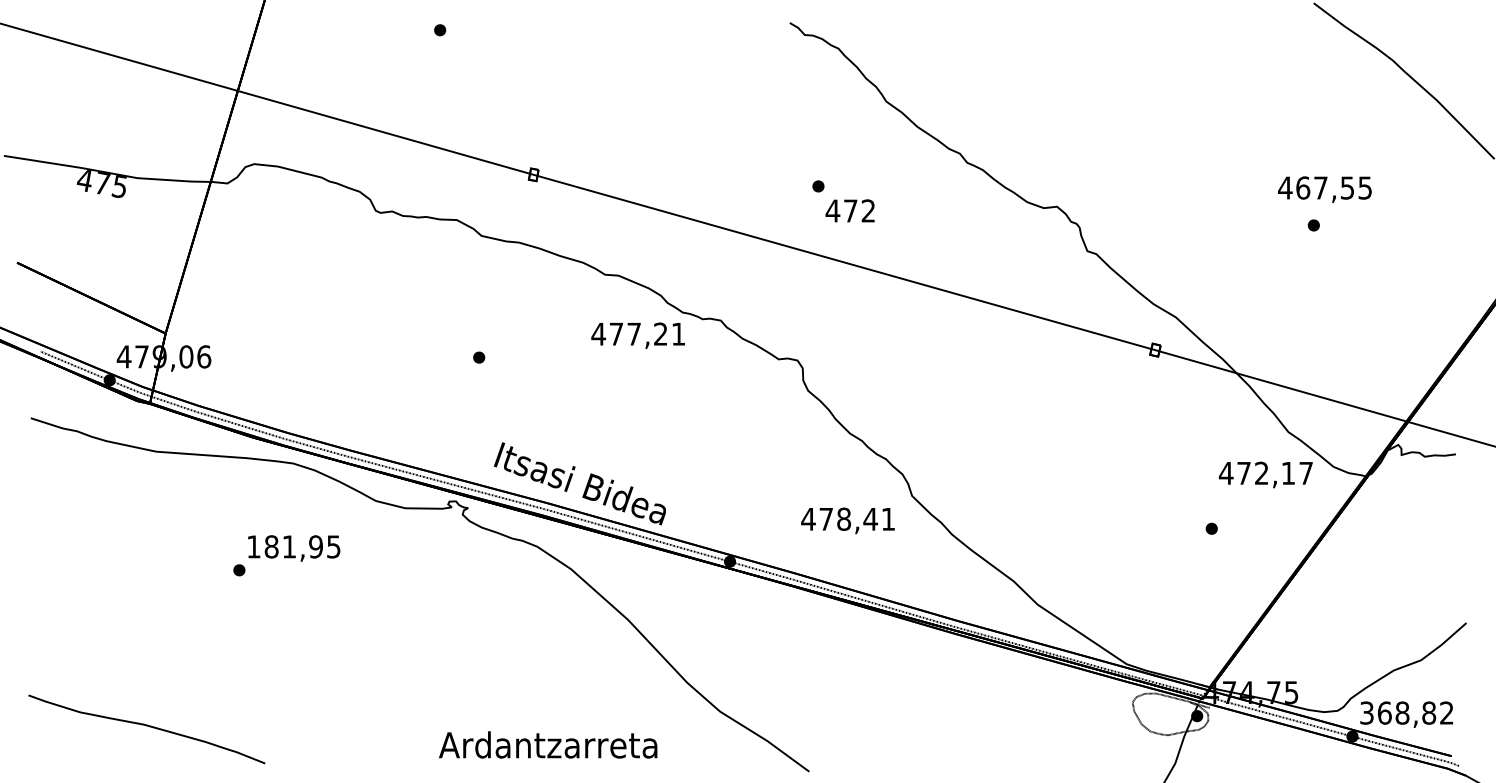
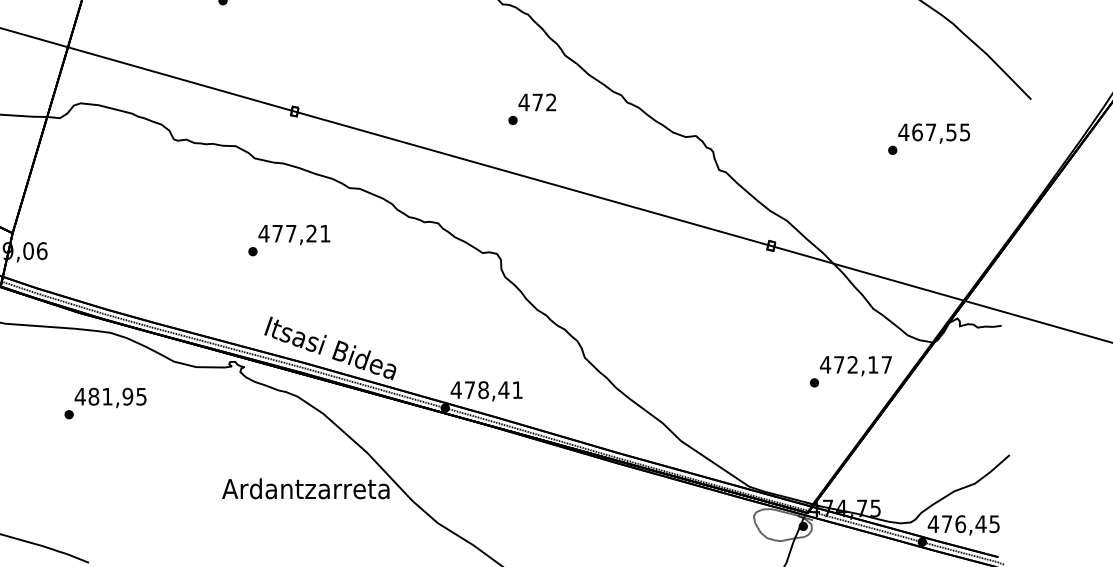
text: (1324, 189) -> (933, 133), moved
text: (849, 210) -> (536, 102), moved
text: (637, 335) -> (293, 234), moved
text: (1265, 474) -> (855, 365), moved
text: (847, 520) -> (486, 391), moved
text: (253, 546) -> (79, 396), 181,95 -> 481,95
text: (1406, 712) -> (963, 523), 368,82 -> 476,45
text: (548, 744) -> (306, 488), moved

